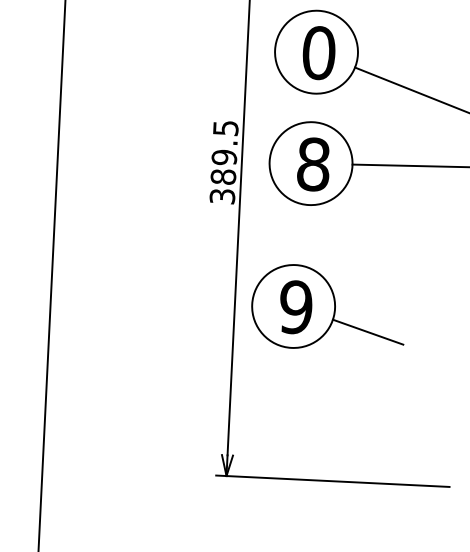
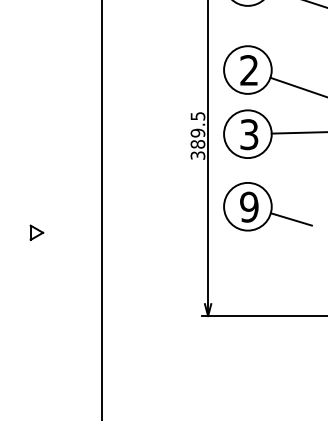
text: (319, 53) -> (249, 70), 0 -> 2
text: (313, 164) -> (249, 134), 8 -> 3
part: (327, 307) -> (267, 206), moved

